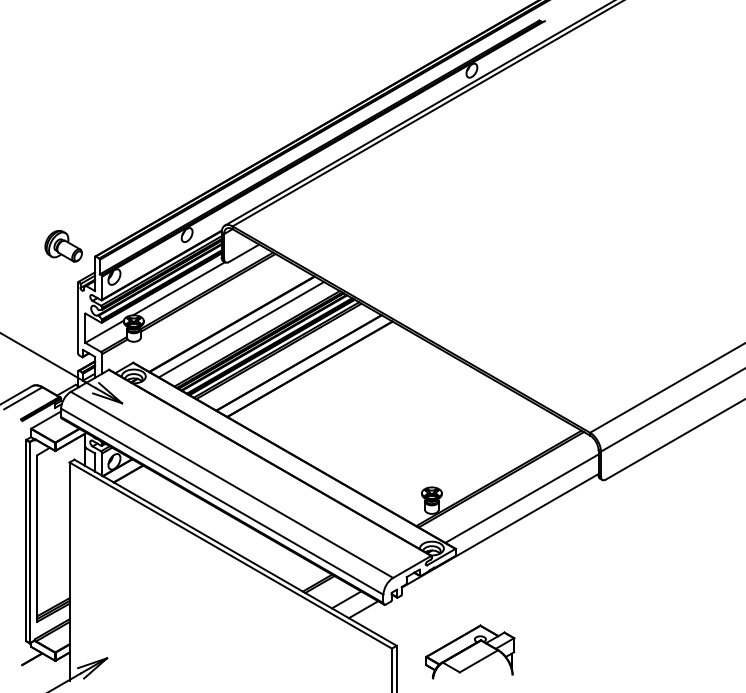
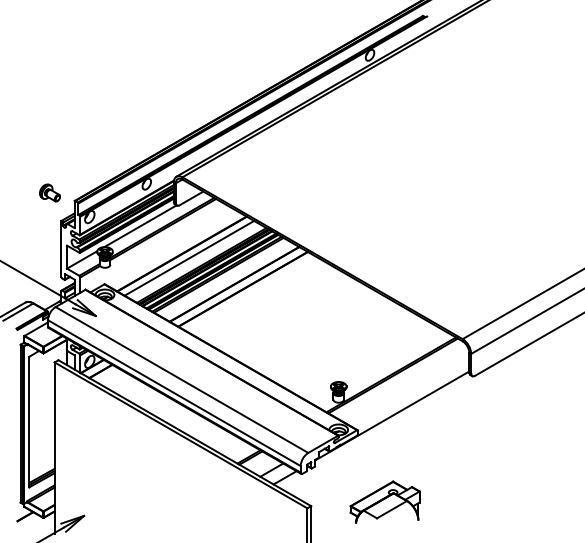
part: (63, 246) -> (49, 193), size x0.7
line: (521, 498) -> (408, 390), removed
part: (470, 651) -> (385, 501), moved

